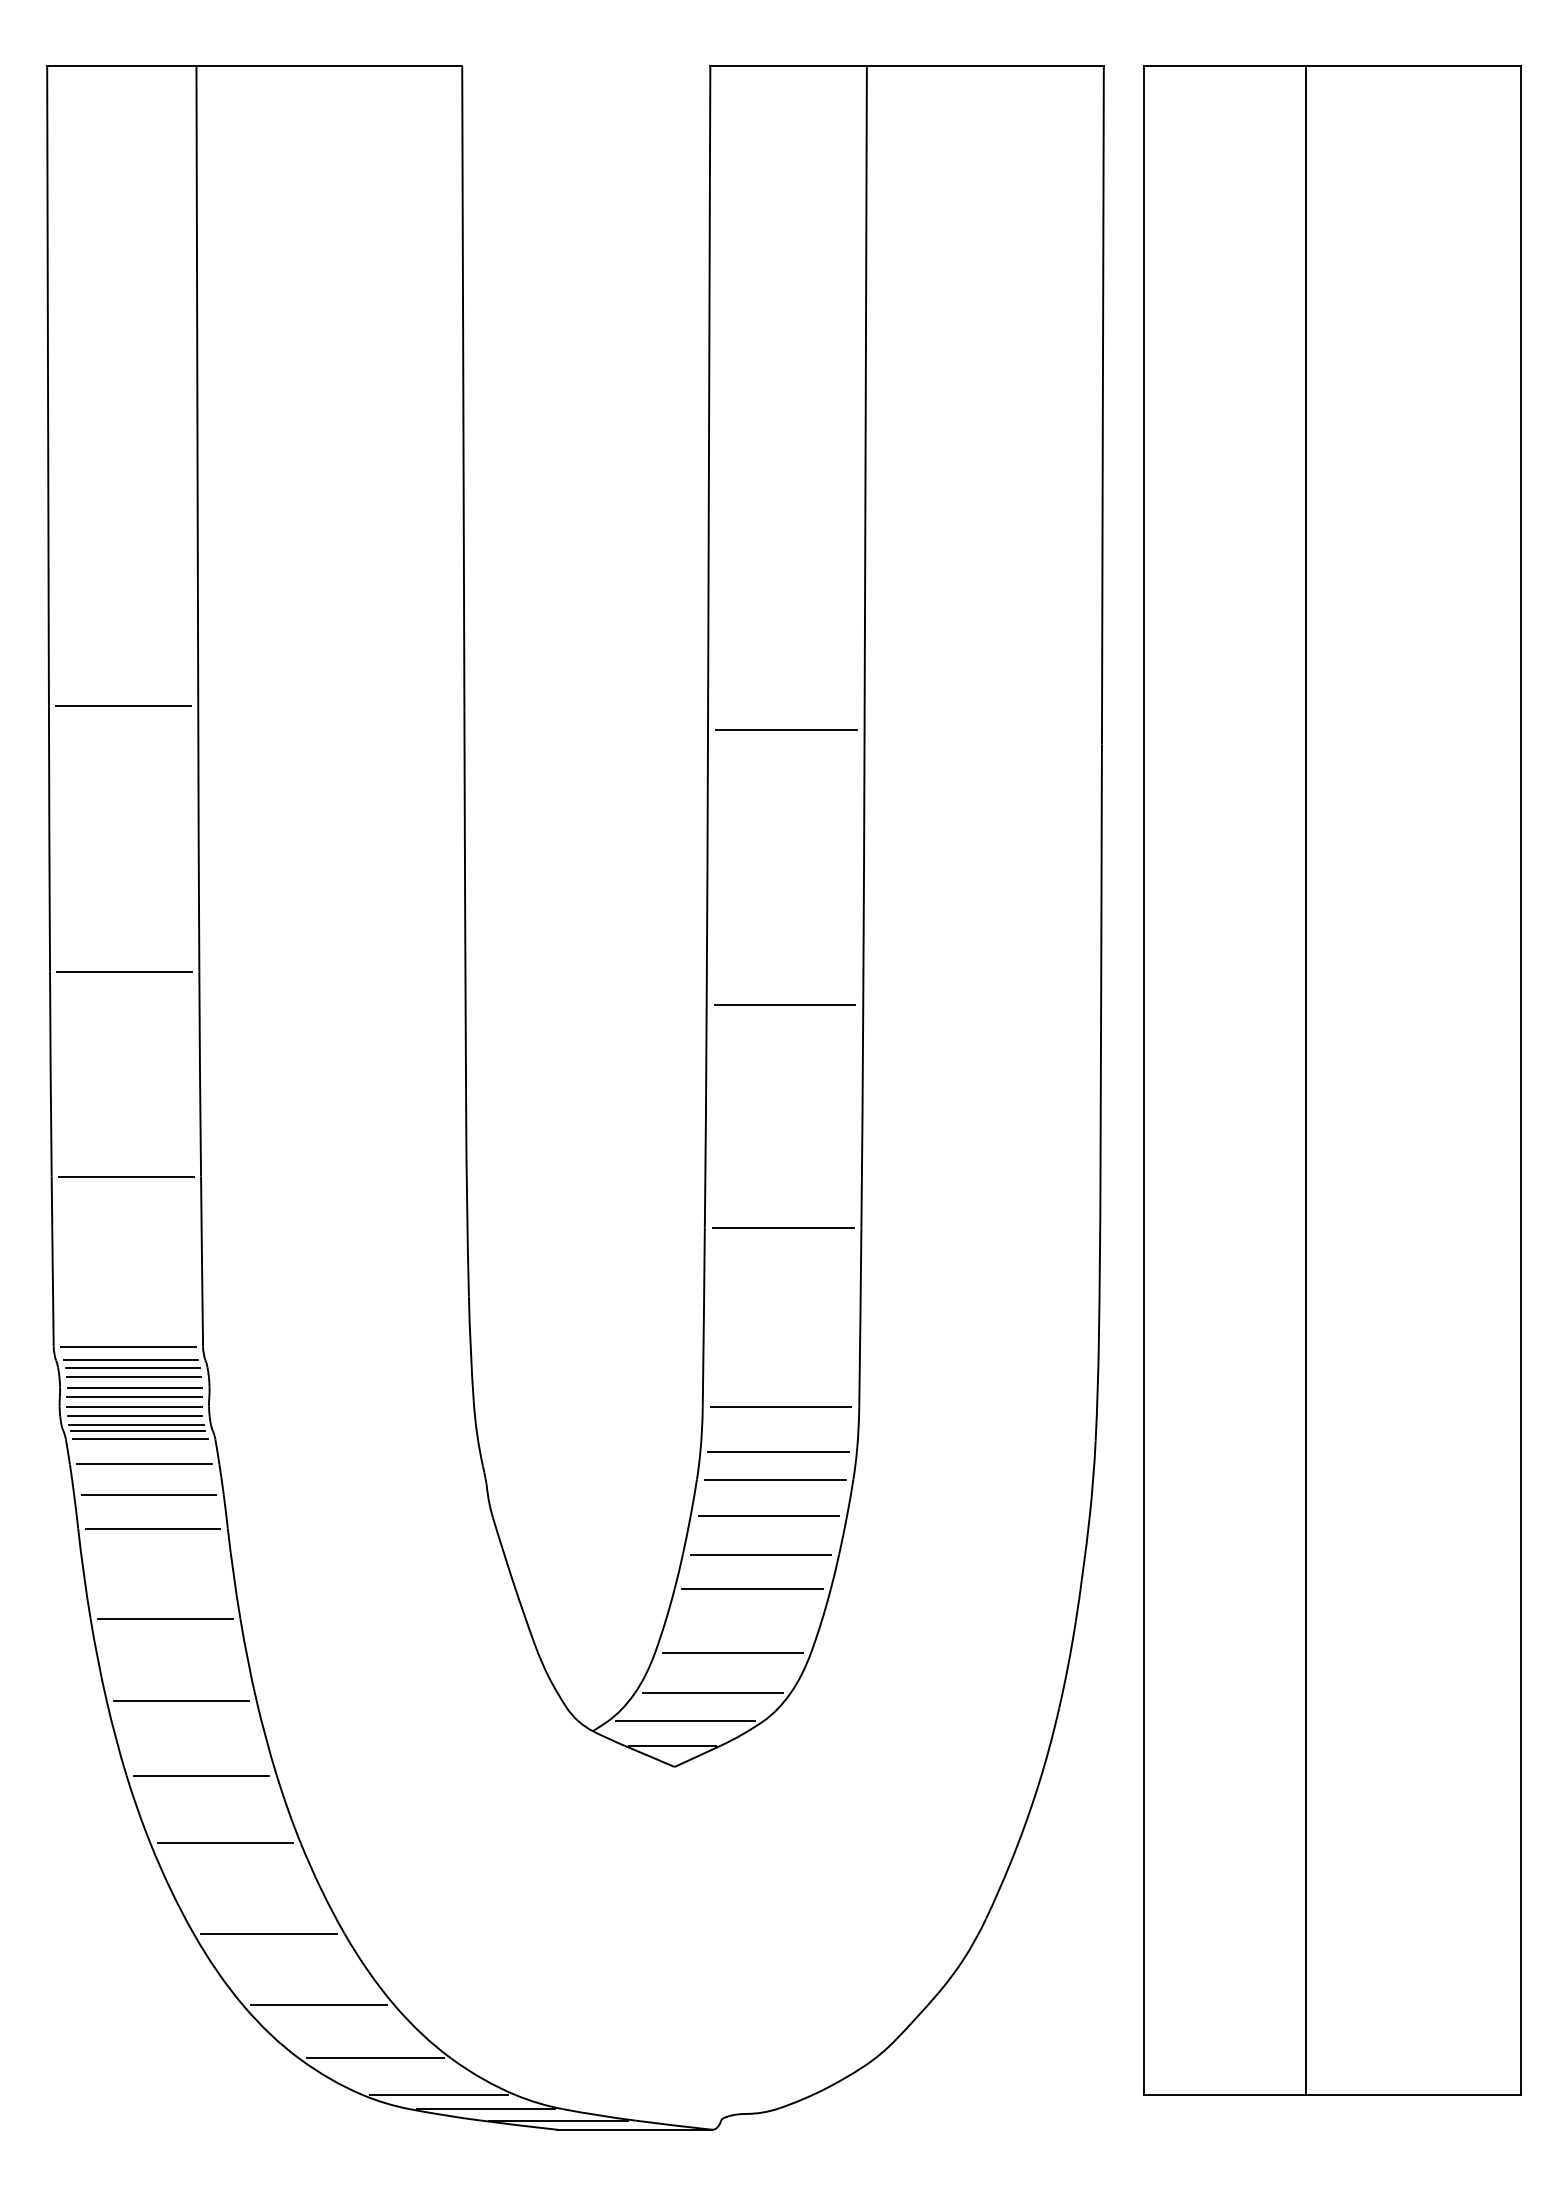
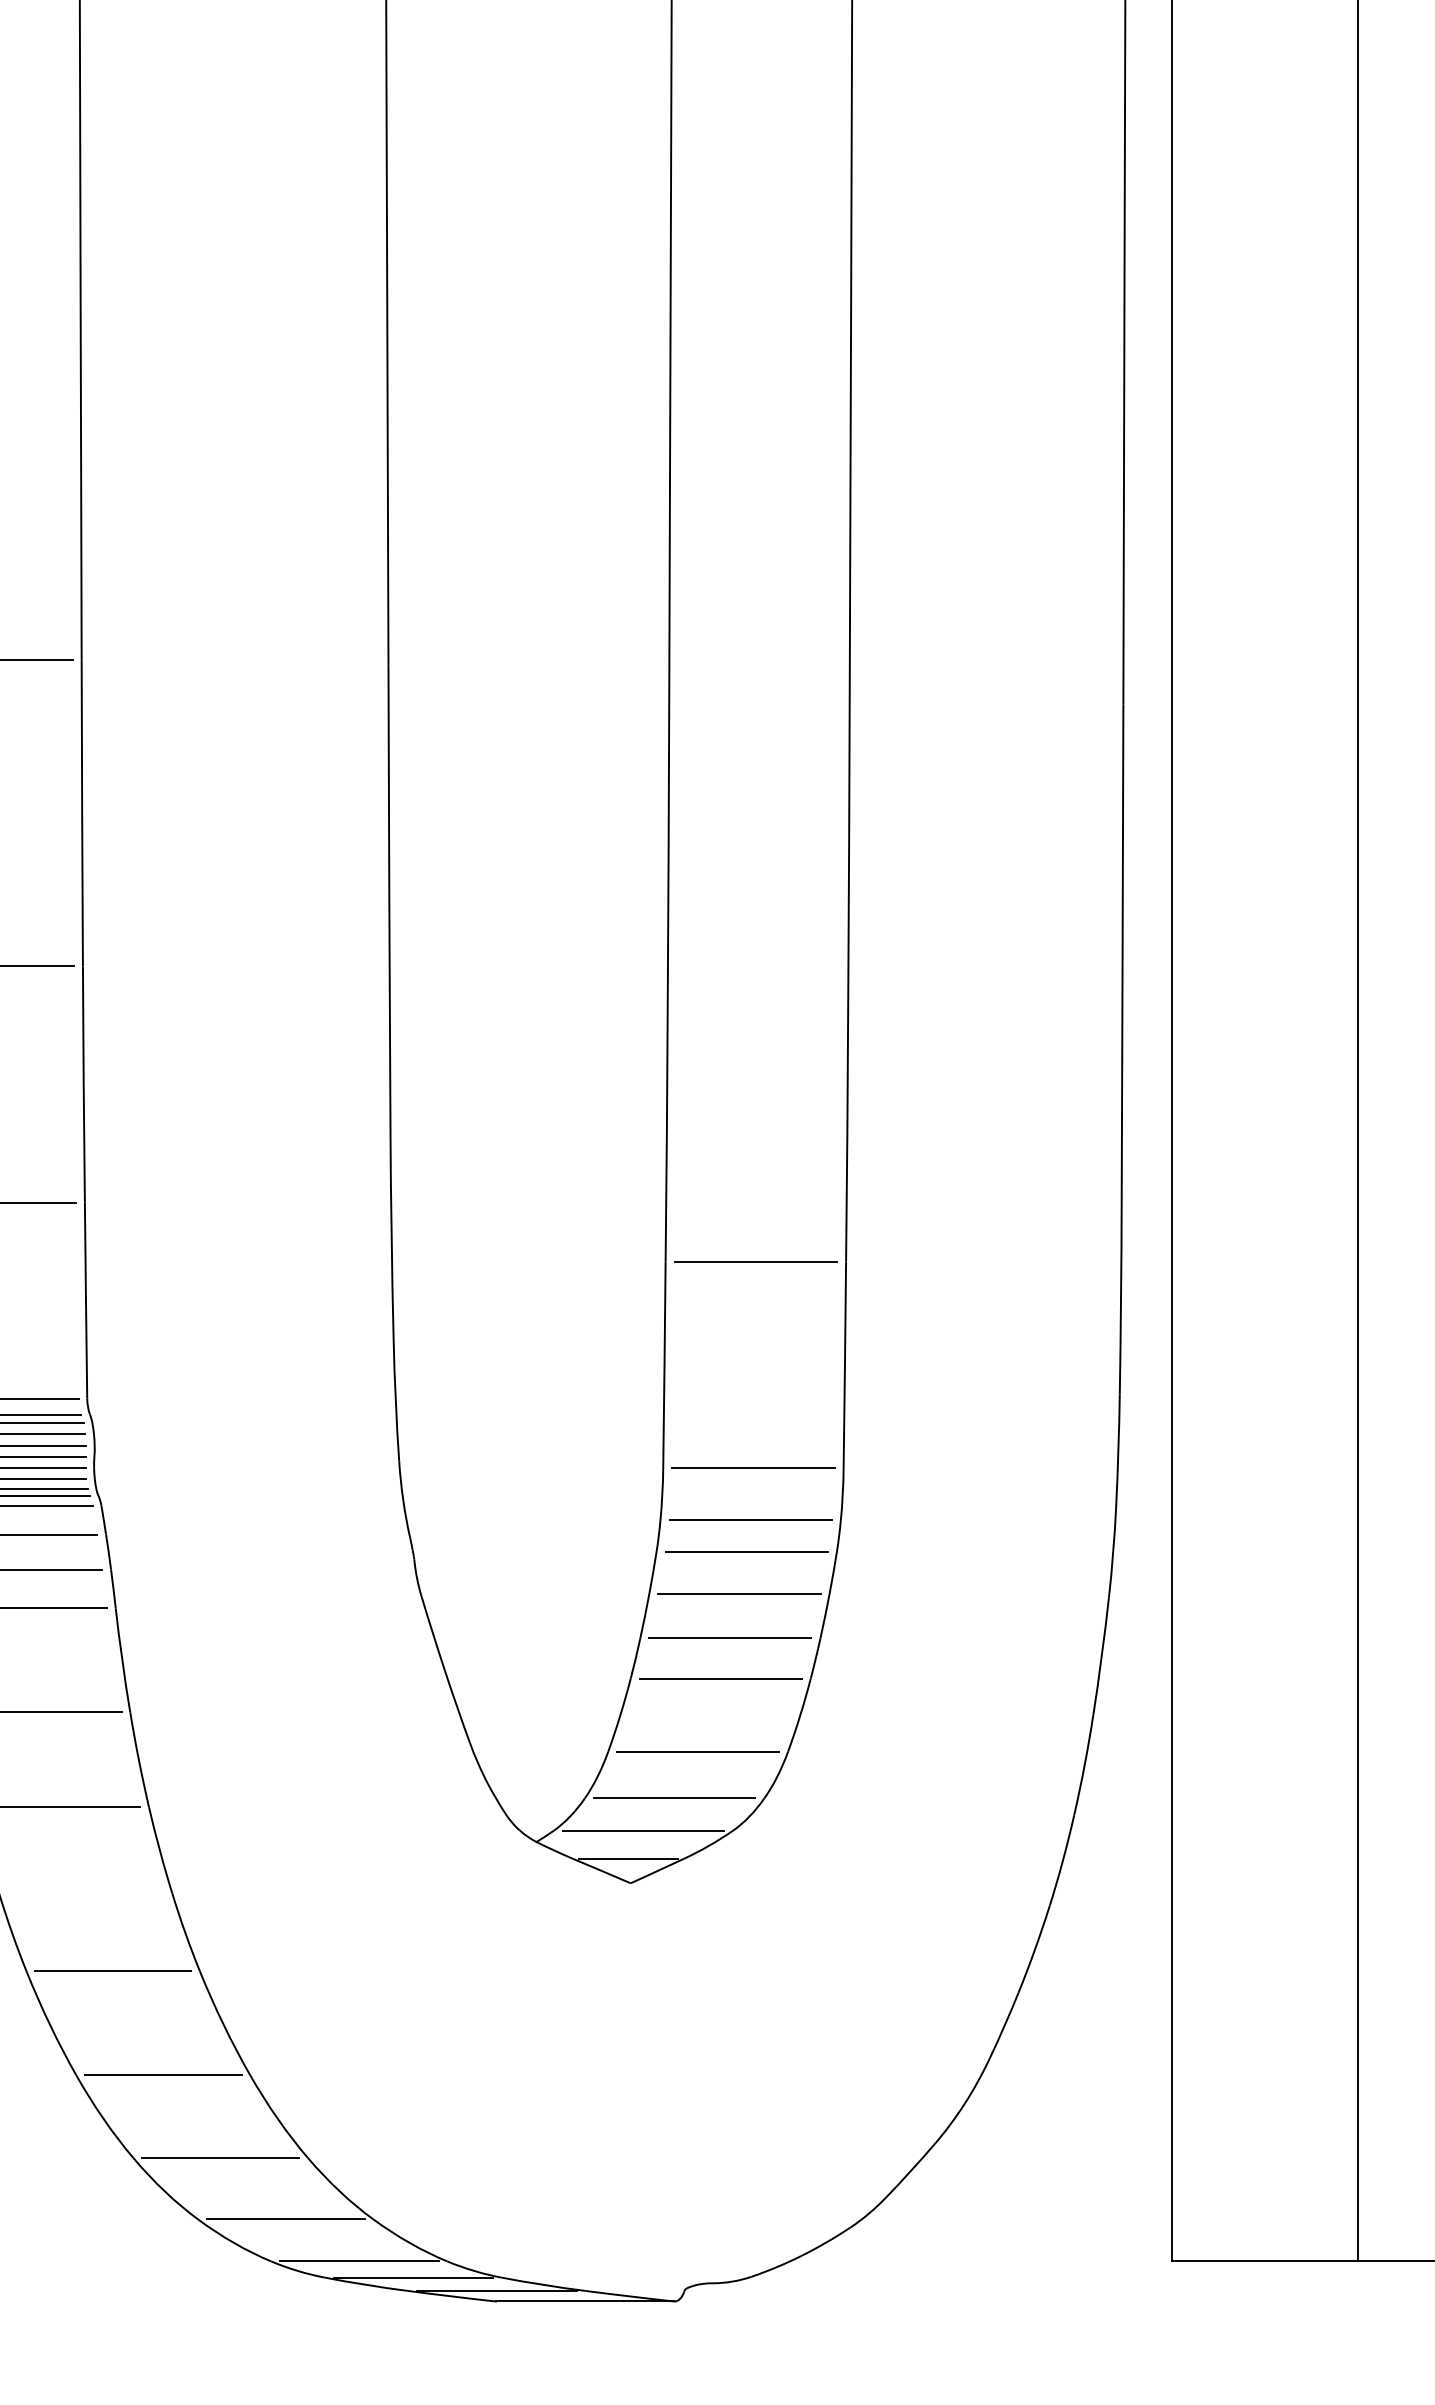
line: (785, 730) -> (758, 688), removed
line: (784, 1005) -> (757, 1005), removed
line: (201, 1775) -> (85, 1893), removed

